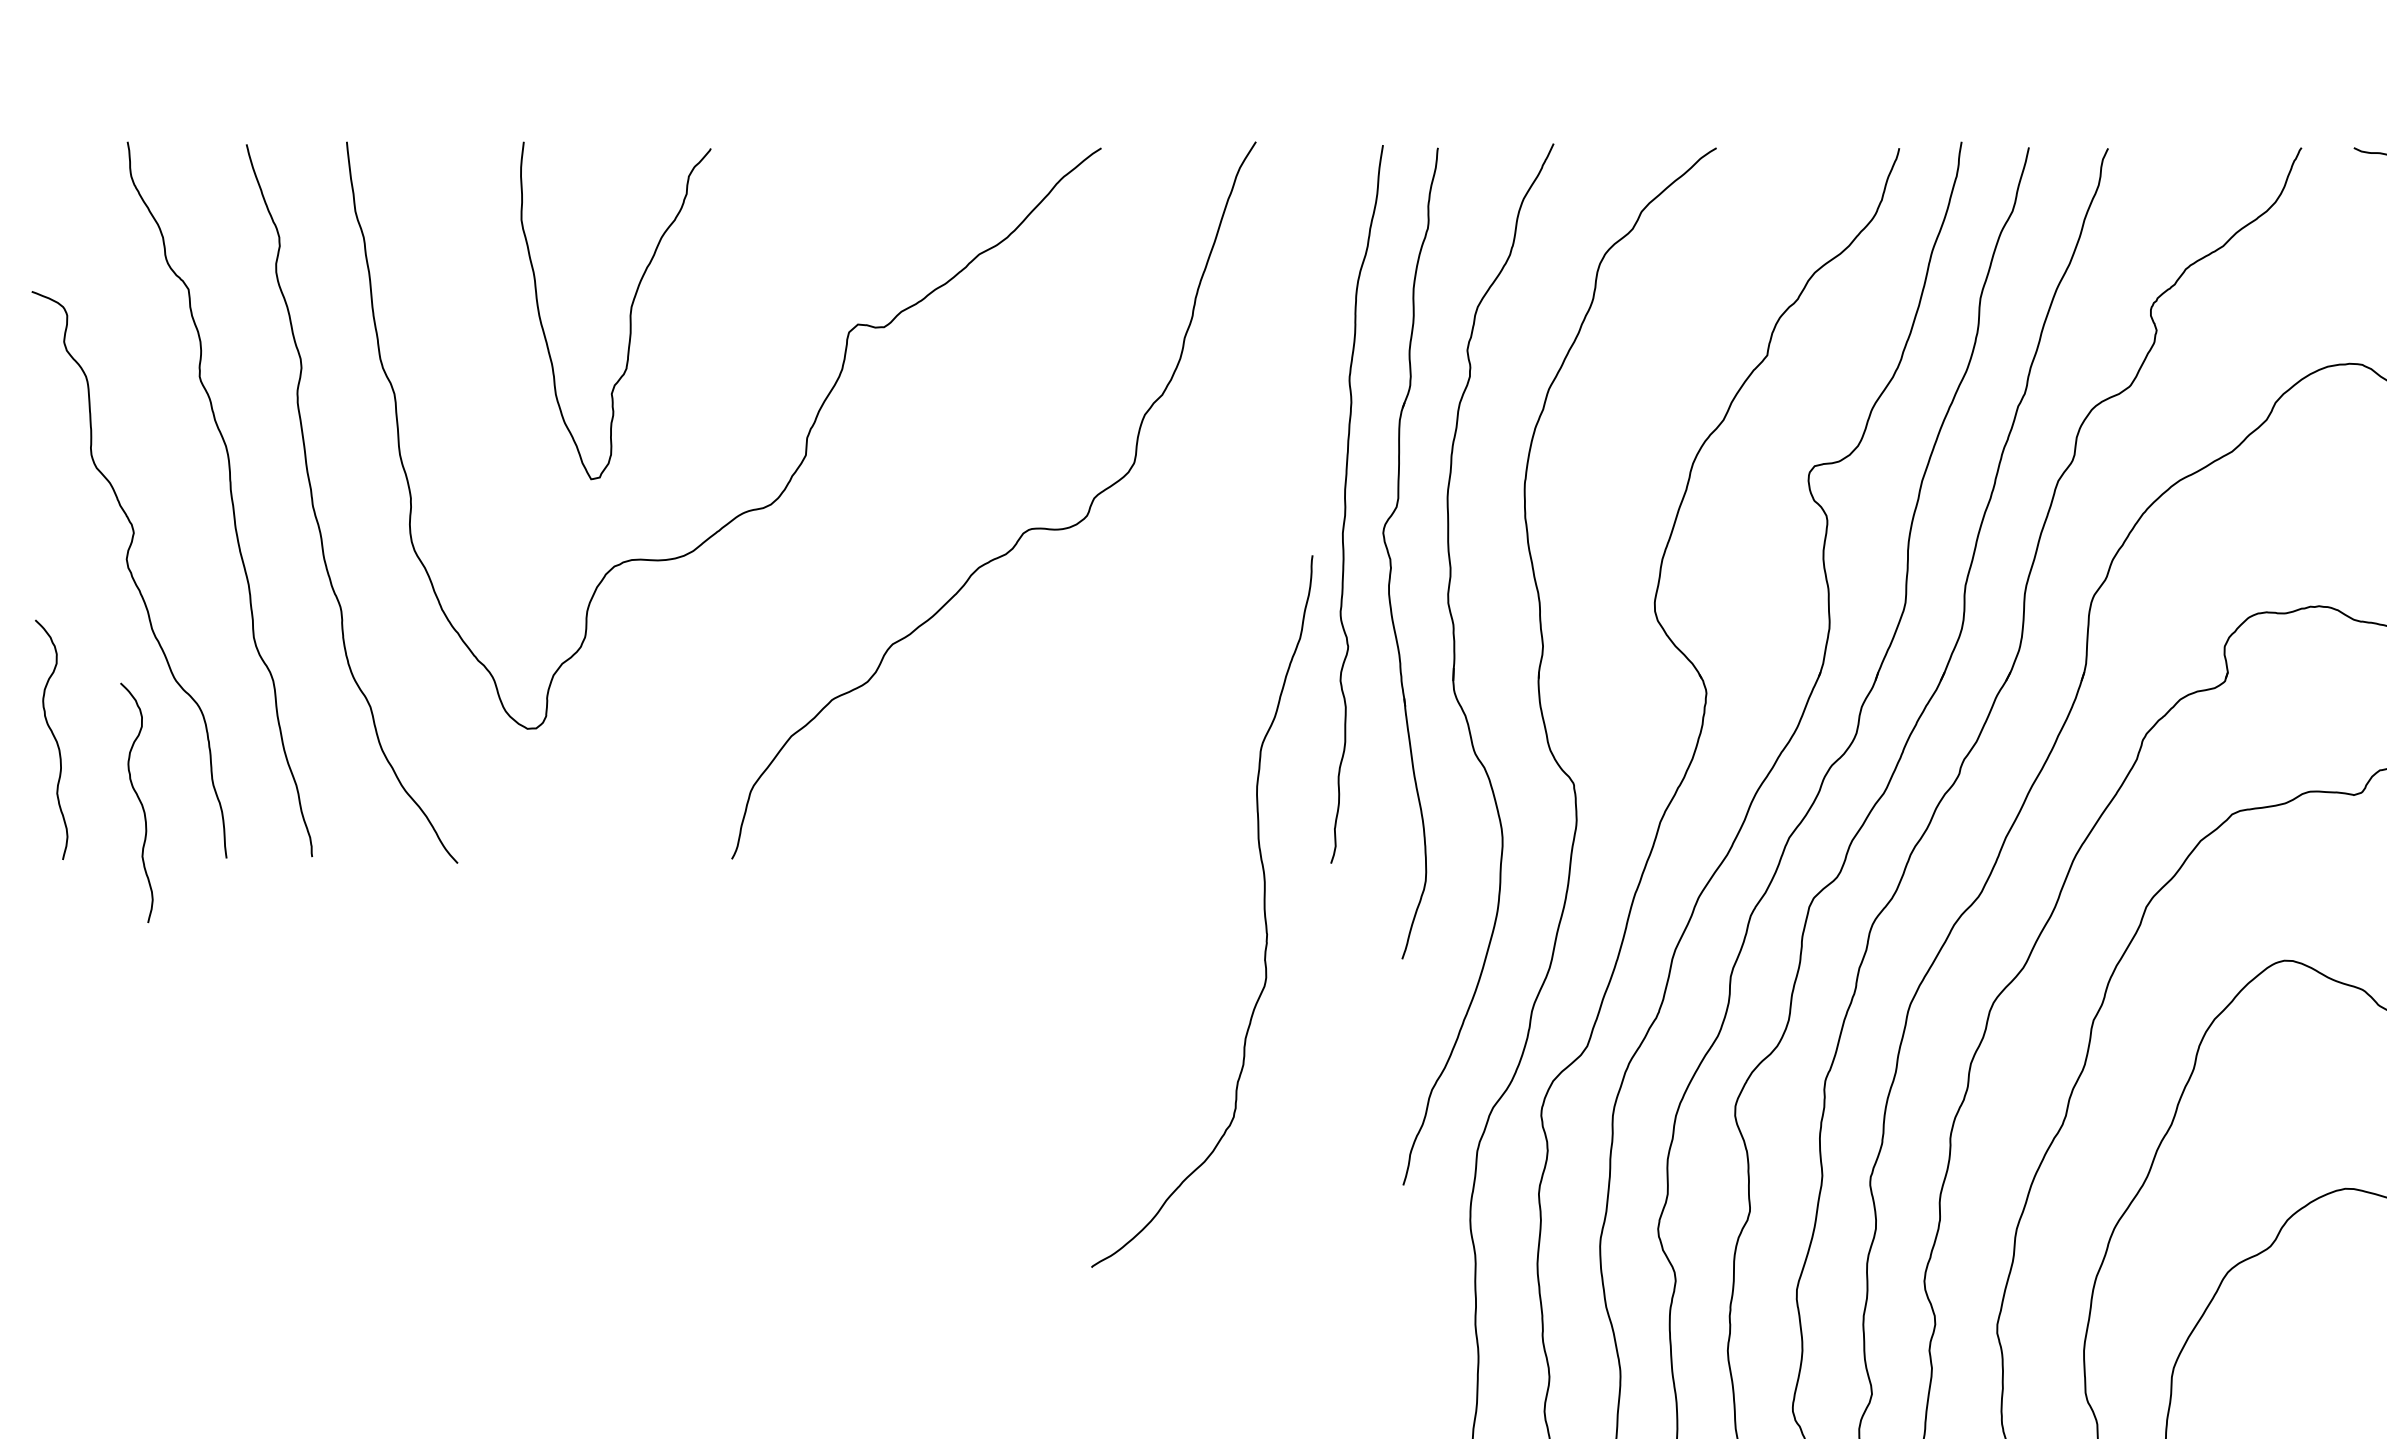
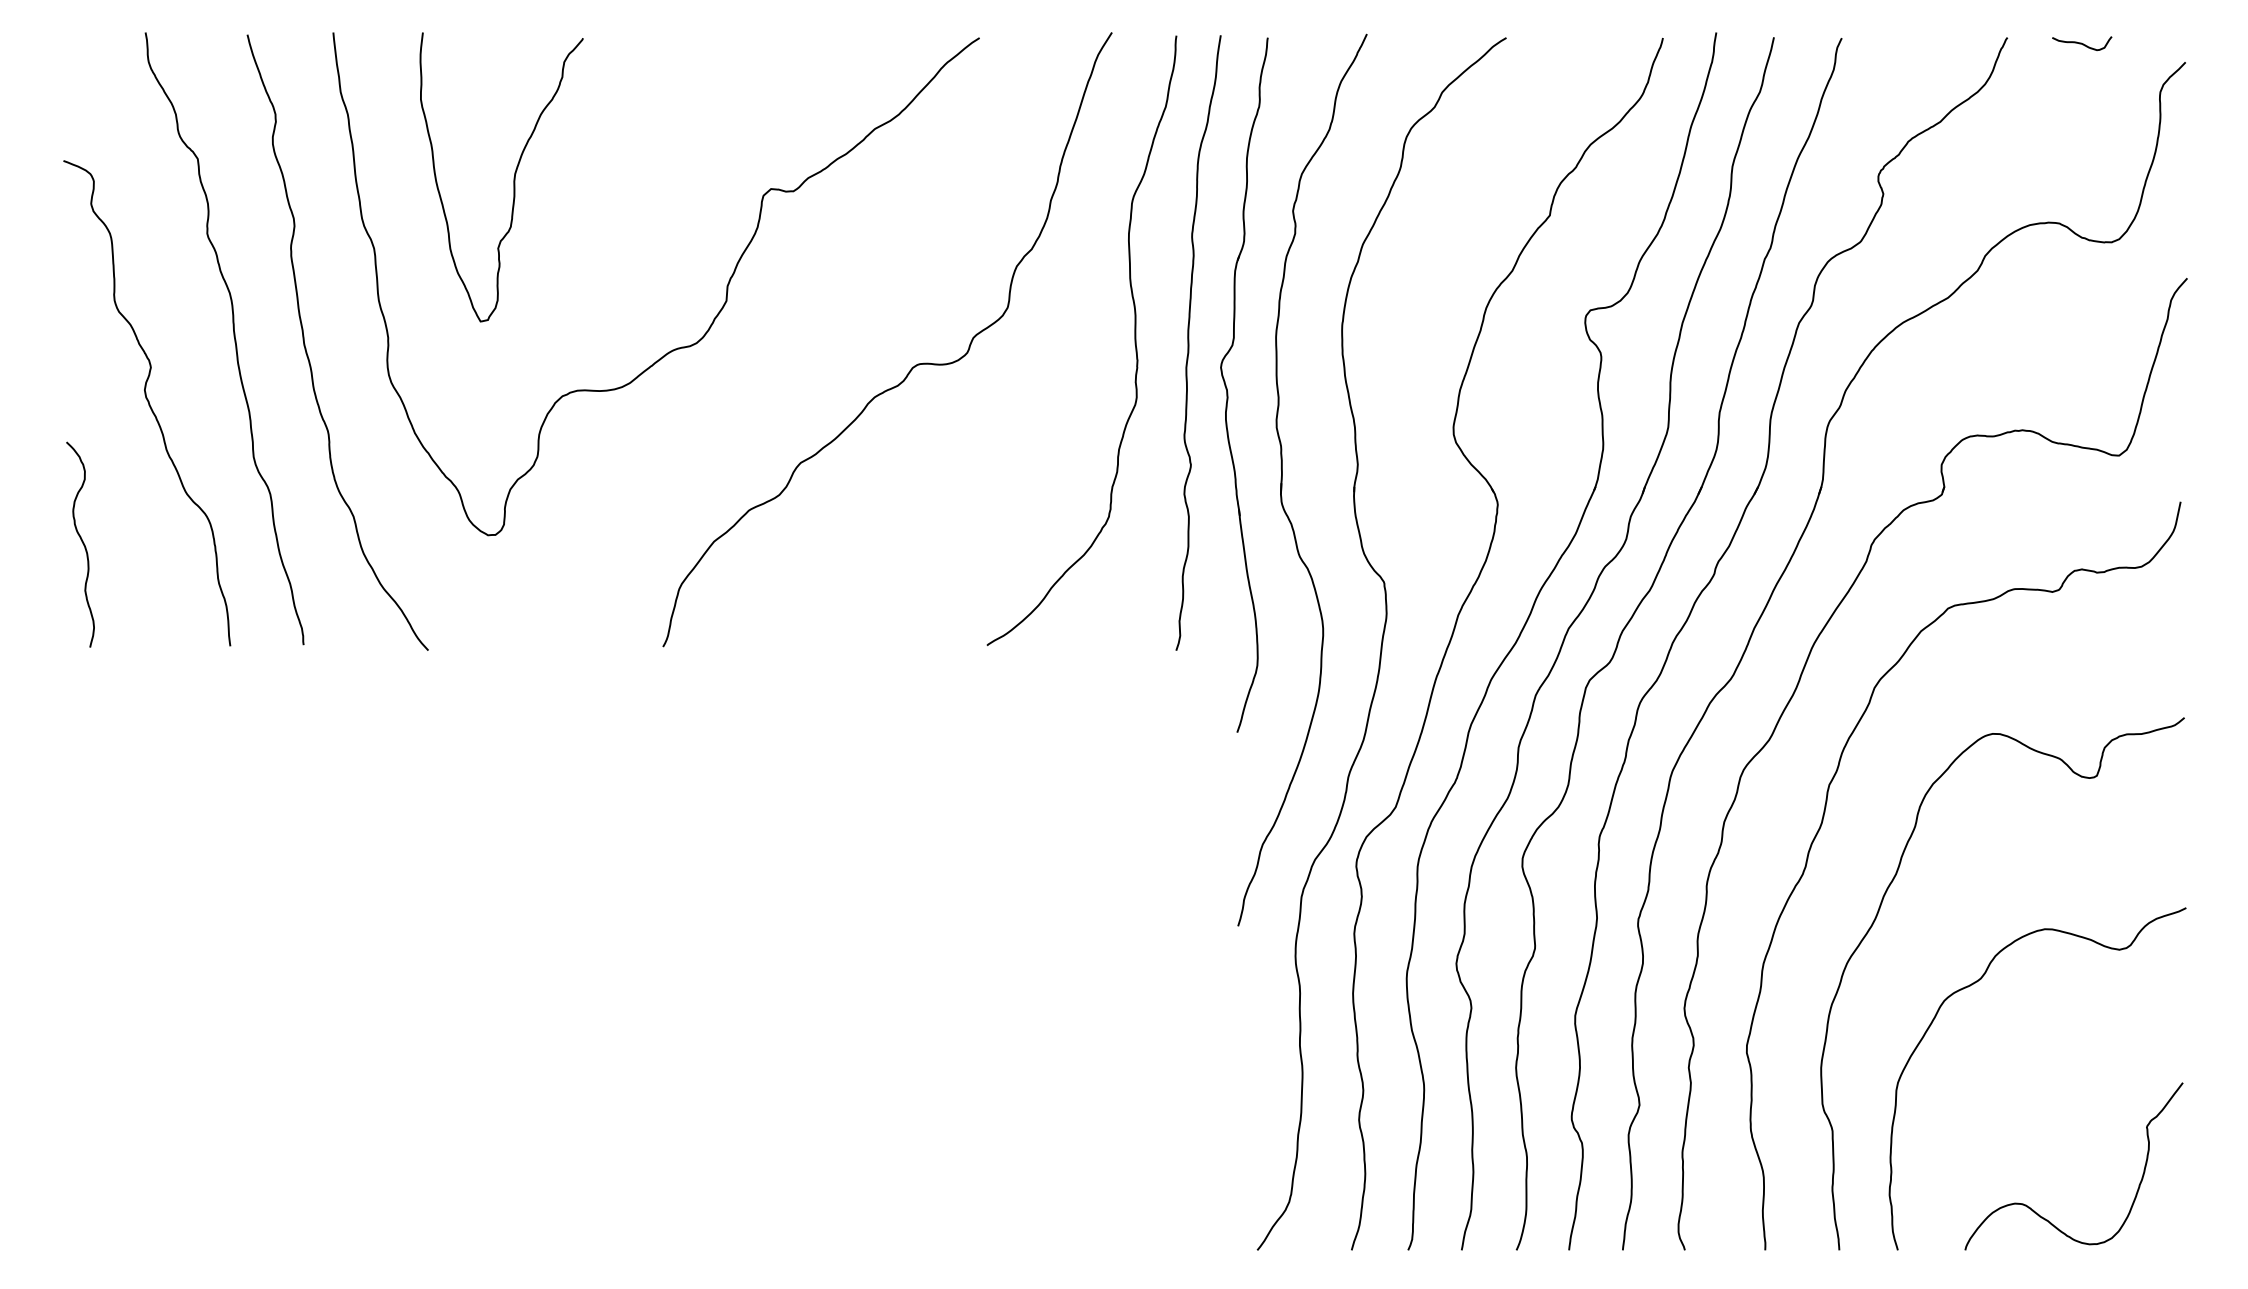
curve: (629, 311) -> (513, 177), moved
curve: (139, 801) -> (155, 597), removed
curve: (1263, 911) -> (1134, 340), moved

